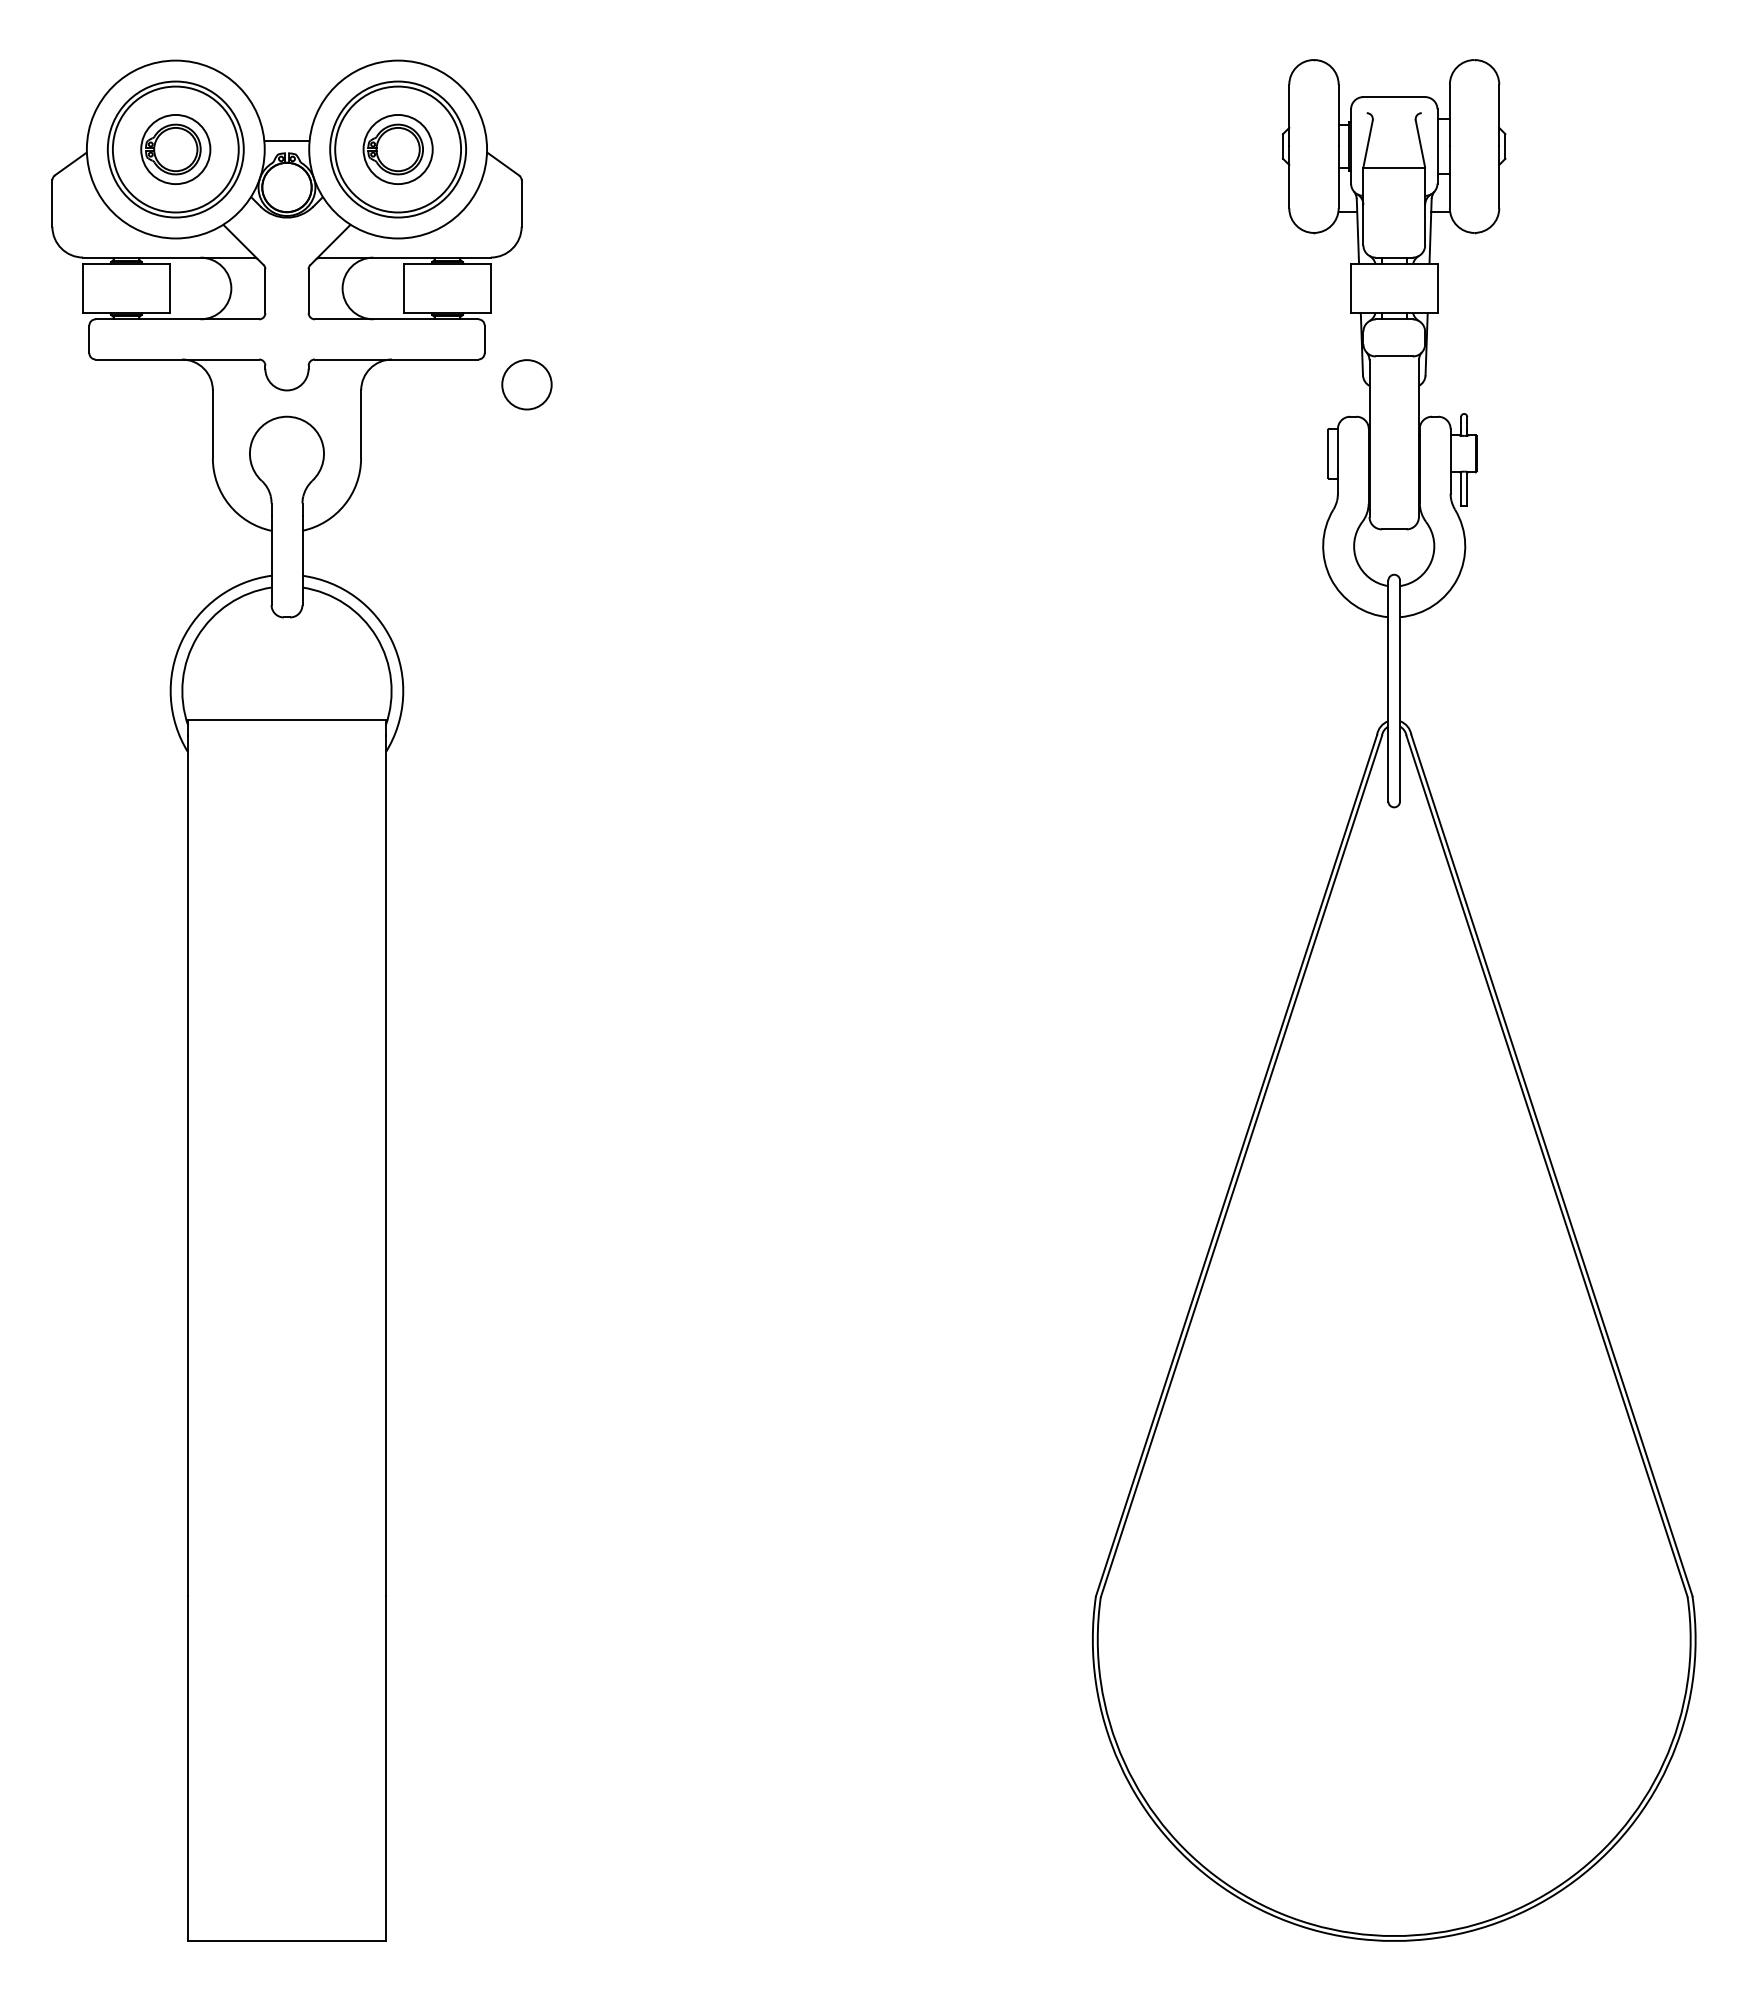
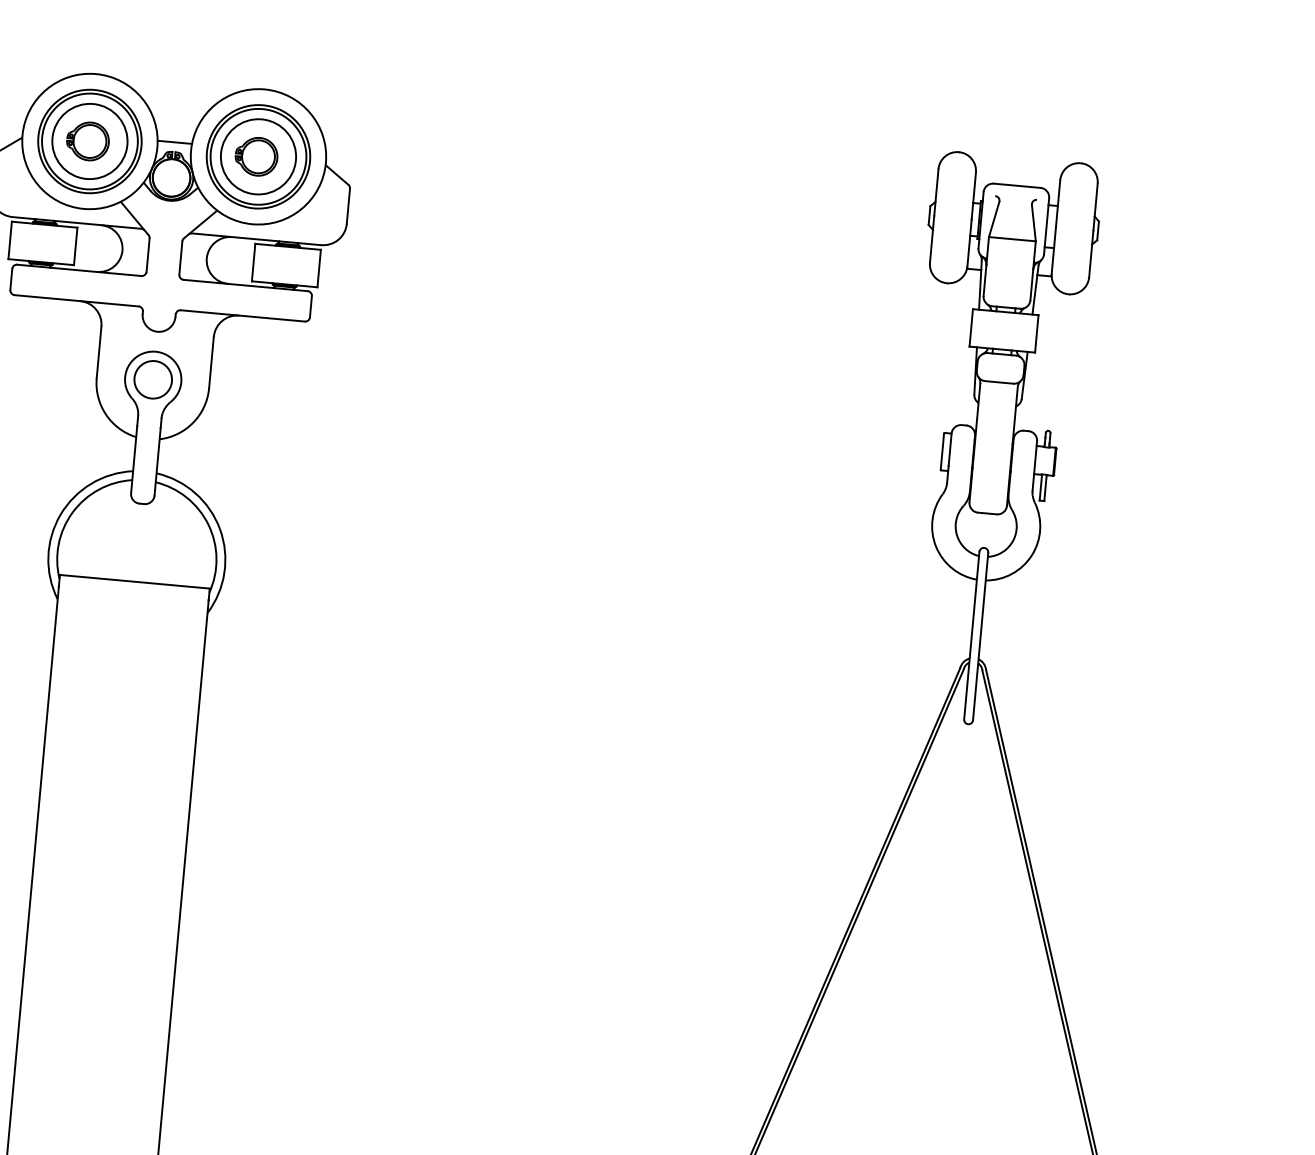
circle: (175, 149) -> (89, 141), size x1.43
circle: (397, 149) -> (258, 156), size x1.43
circle: (526, 384) -> (152, 379), moved

